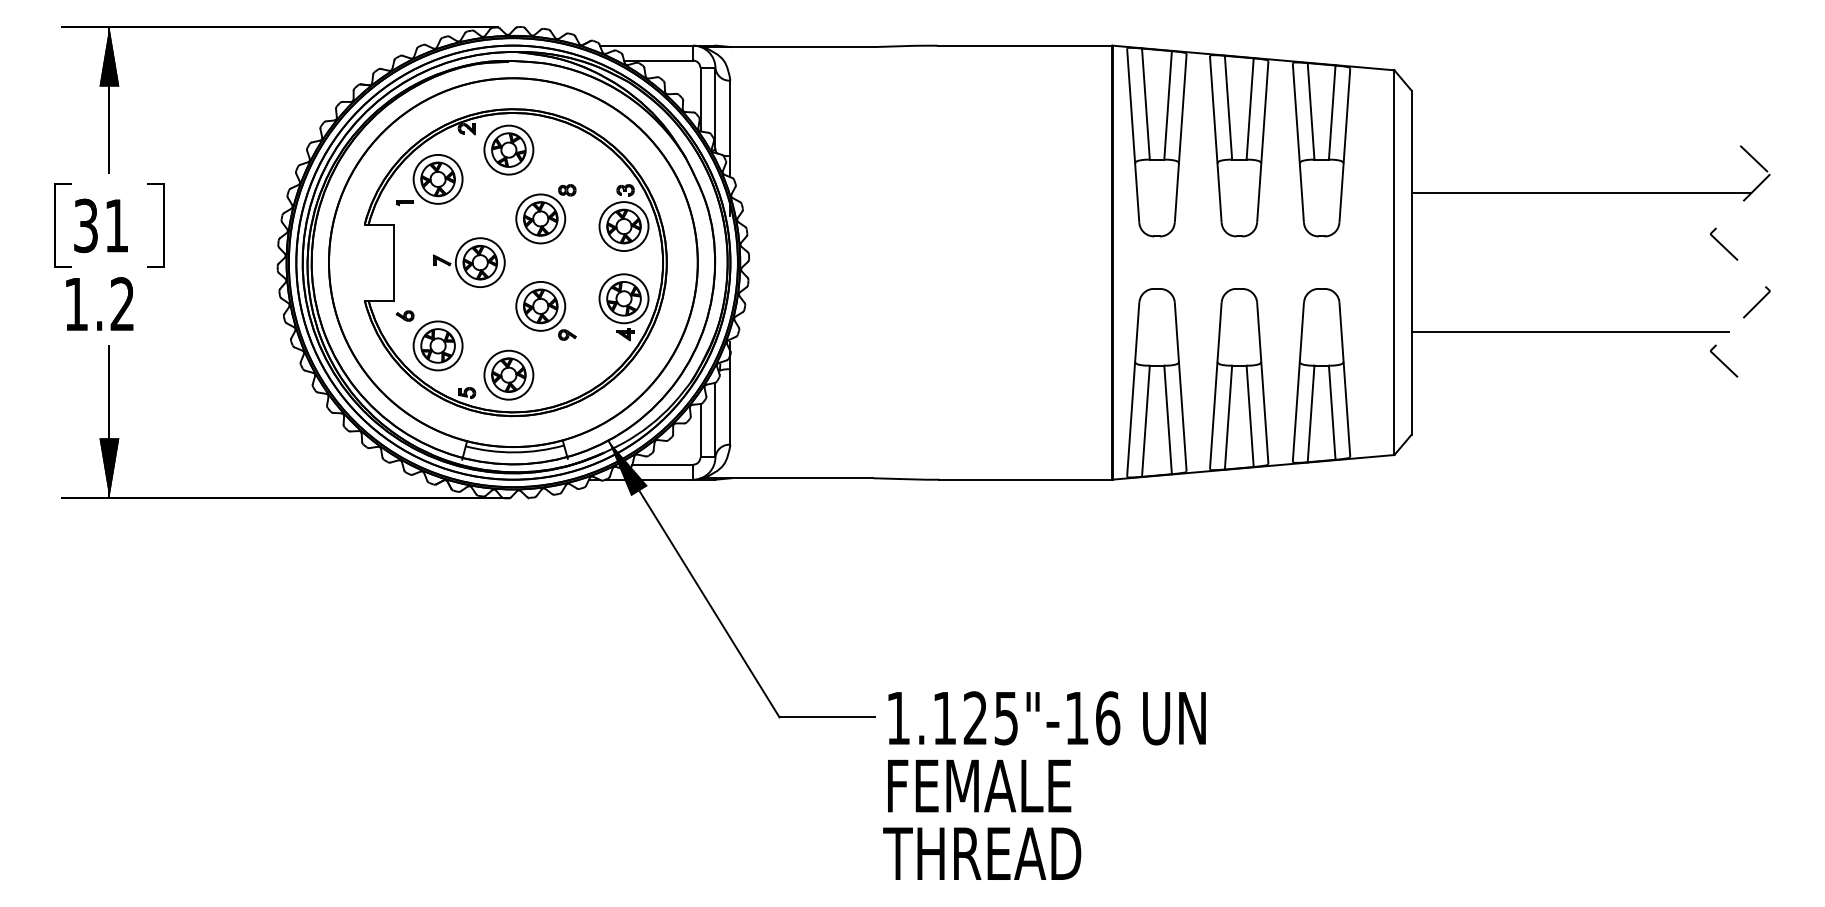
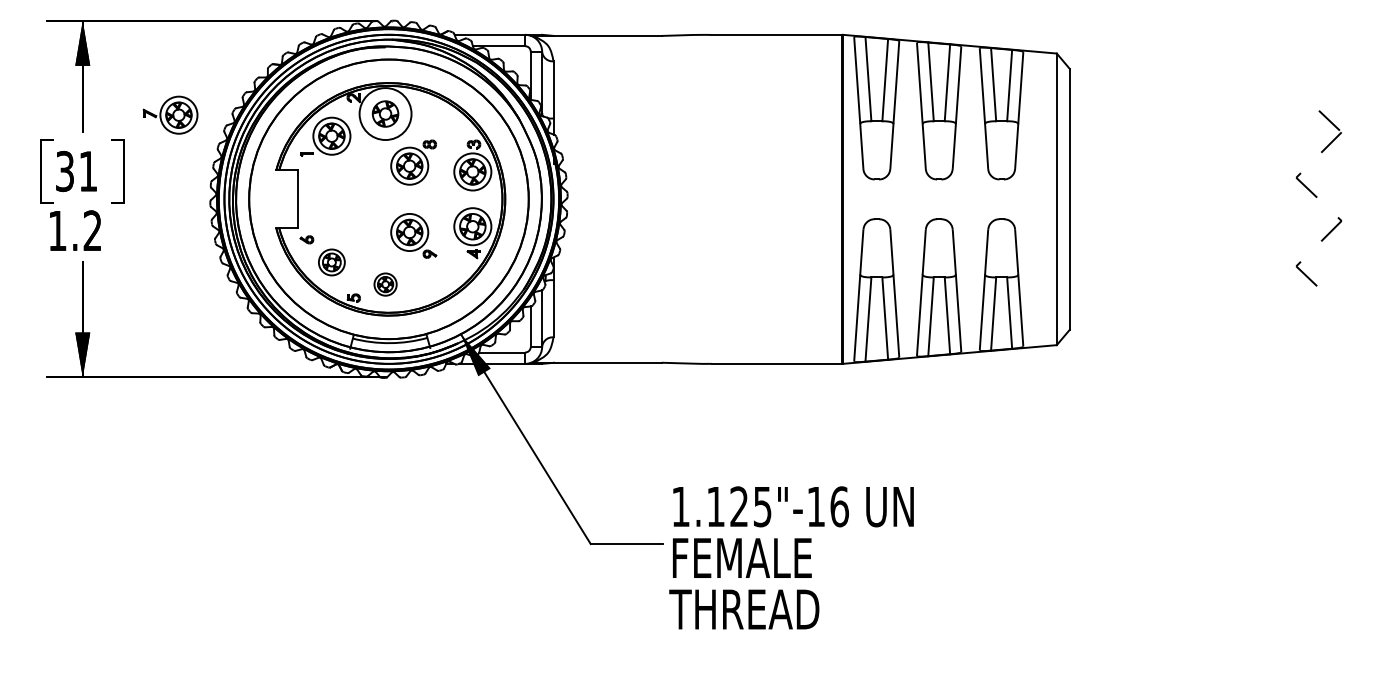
circle: (508, 149) -> (385, 113), size x1.4
line: (1581, 193) -> (1198, 146), removed
part: (468, 262) -> (169, 115), moved
line: (1570, 332) -> (1190, 252), removed
part: (437, 345) -> (331, 262), size x0.7
part: (508, 374) -> (385, 284), size x0.6
text: (1044, 785) -> (791, 557), moved

